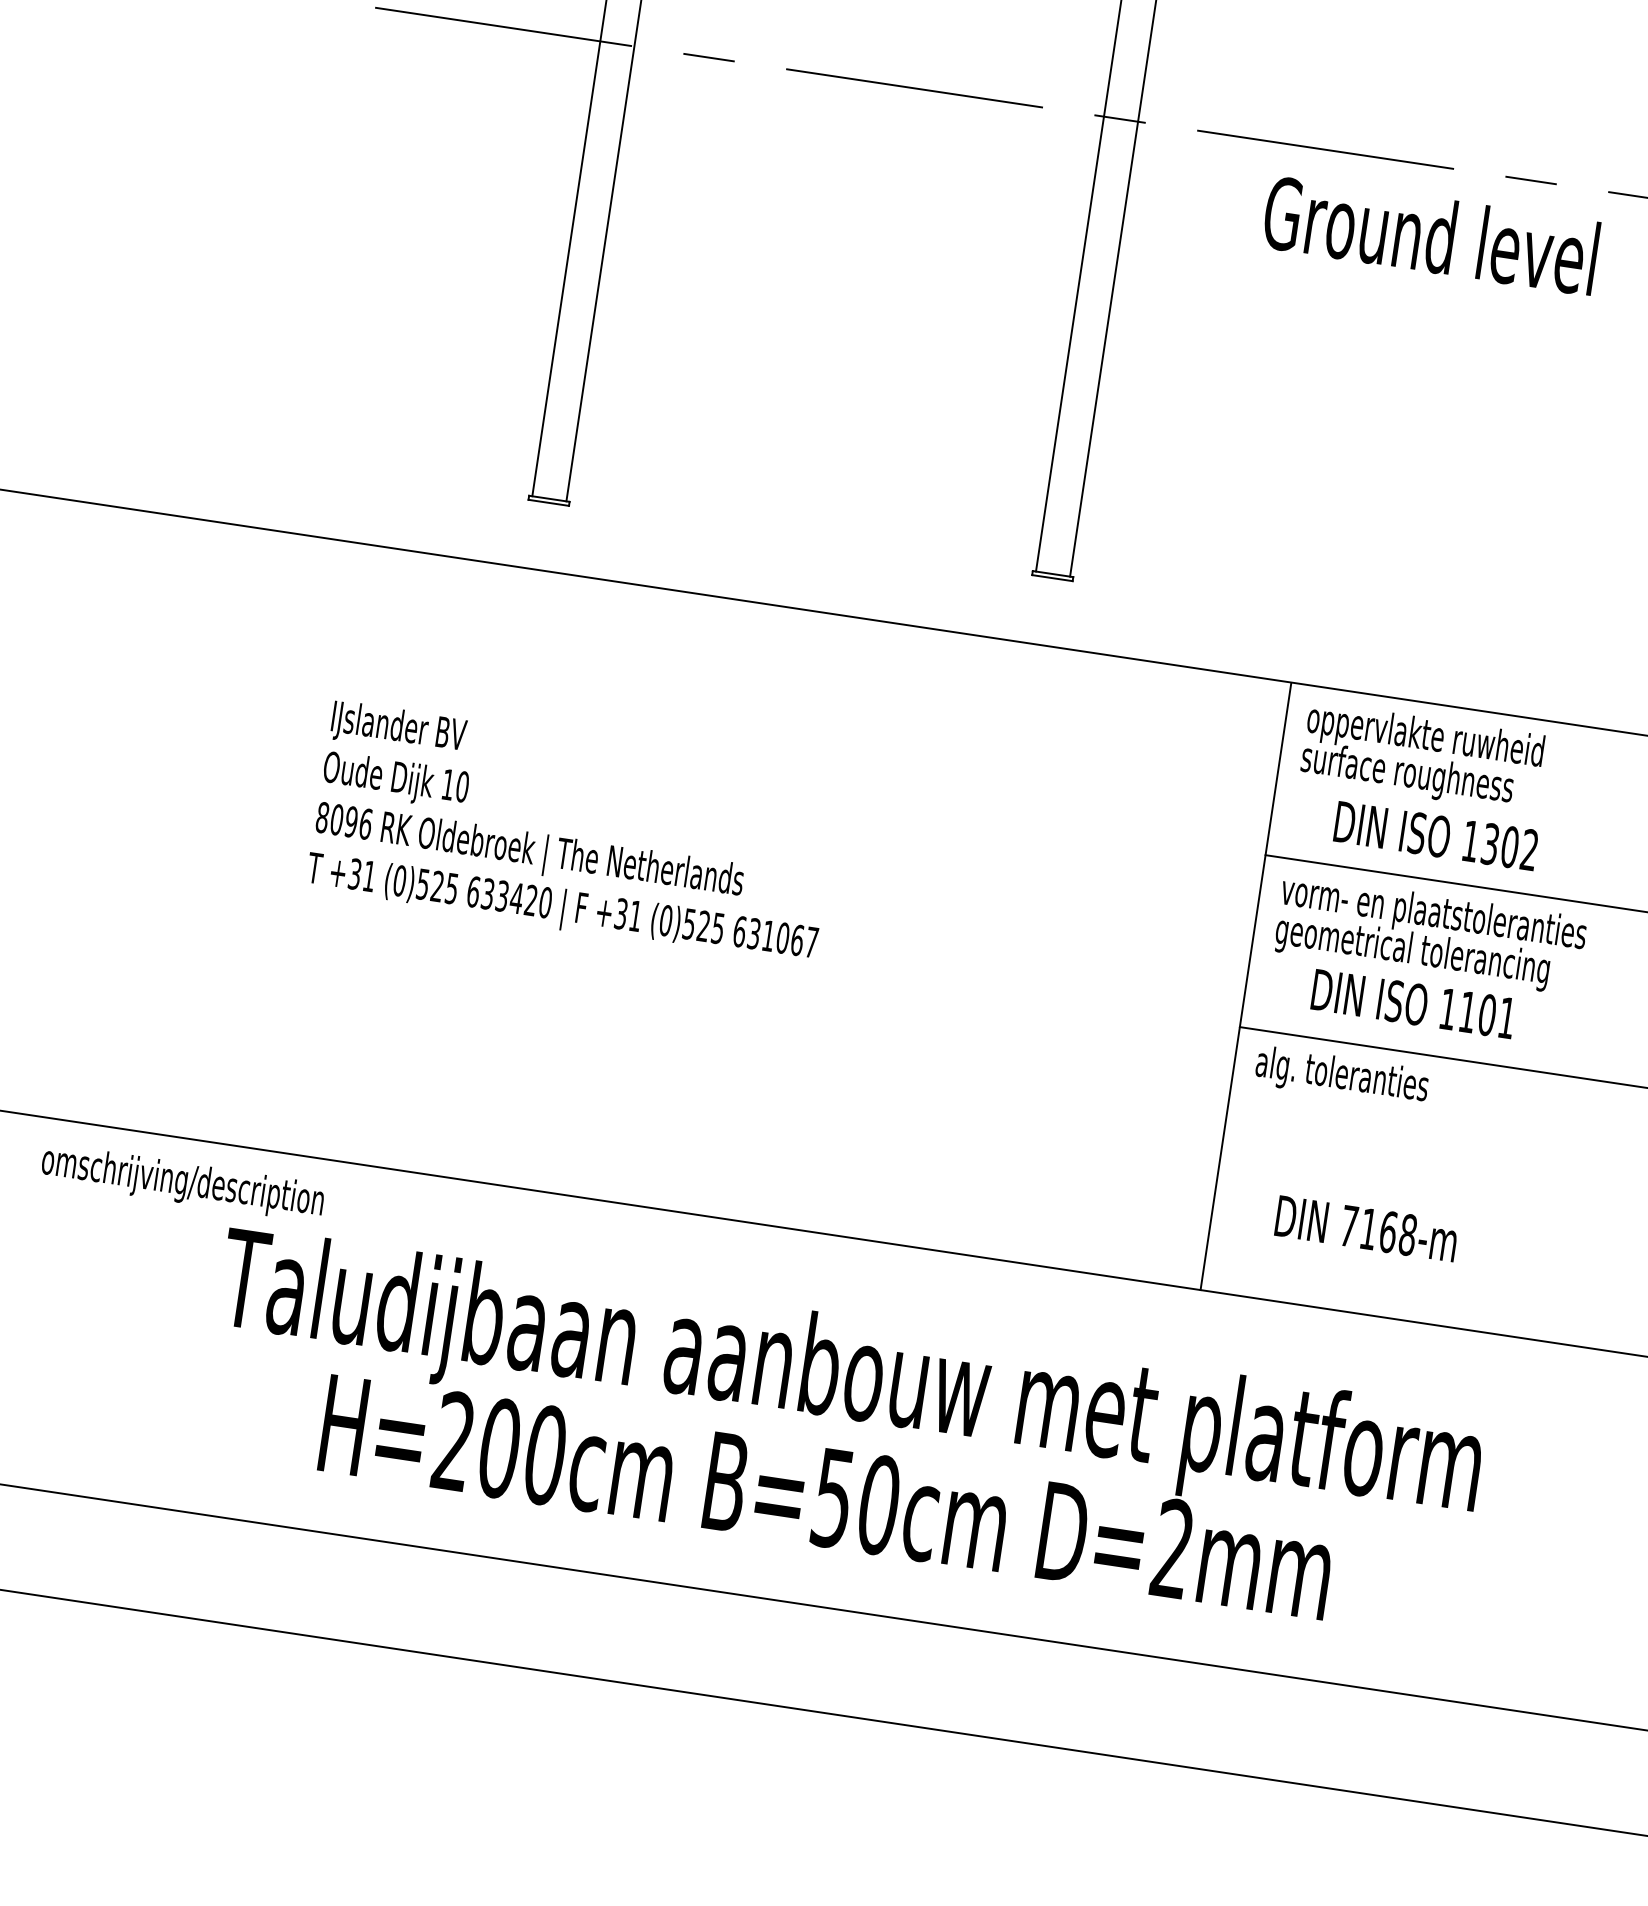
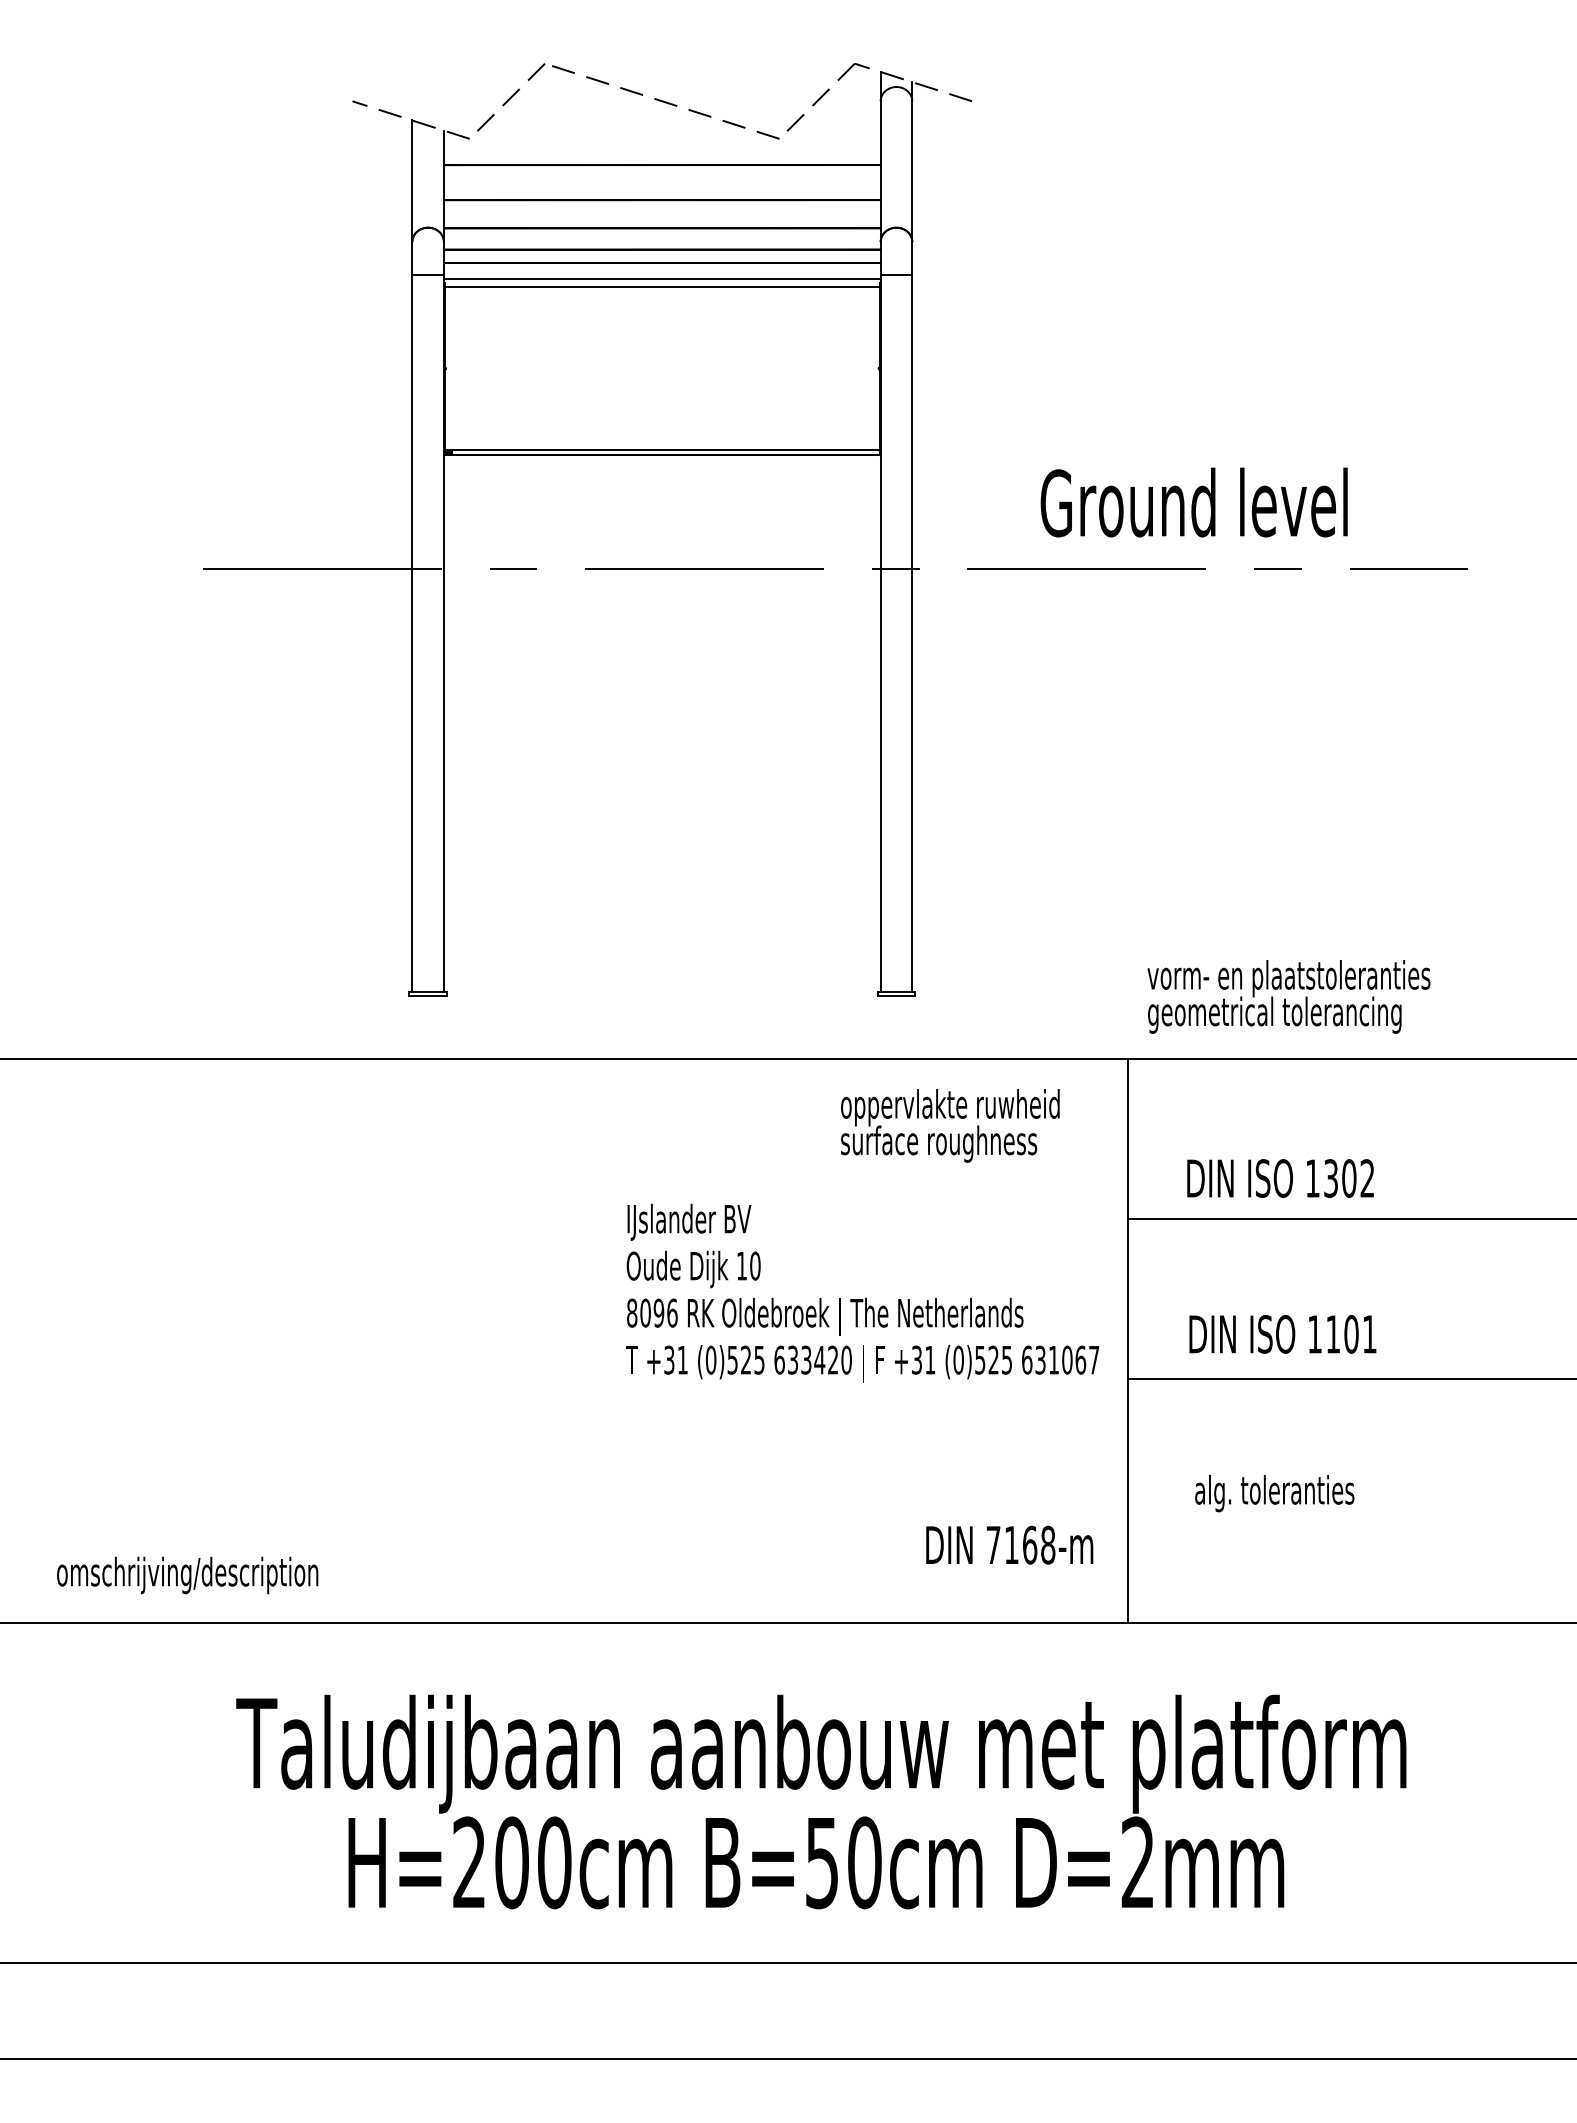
text: (1430, 234) -> (1193, 502), moved
text: (1422, 757) -> (950, 1125), moved
text: (573, 832) -> (862, 1292), moved
text: (1430, 934) -> (1288, 996), moved
text: (1341, 1077) -> (1274, 1493), moved
text: (182, 1183) -> (187, 1575), moved
text: (1366, 1228) -> (1009, 1544), moved

